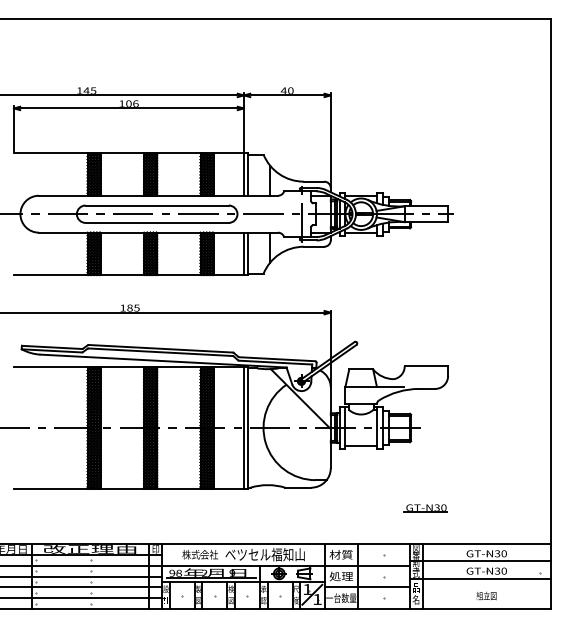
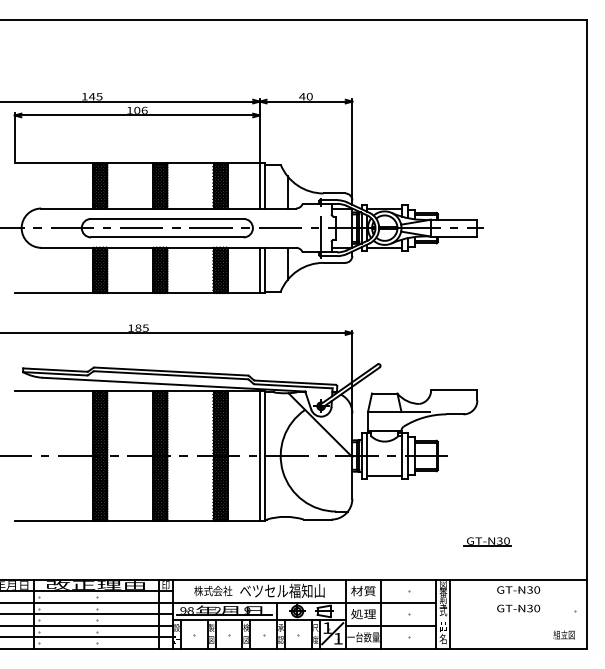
part: (425, 508) -> (487, 541), moved
line: (479, 561) -> (510, 598), removed
line: (479, 578) -> (510, 616), removed
part: (486, 595) -> (564, 634), moved

